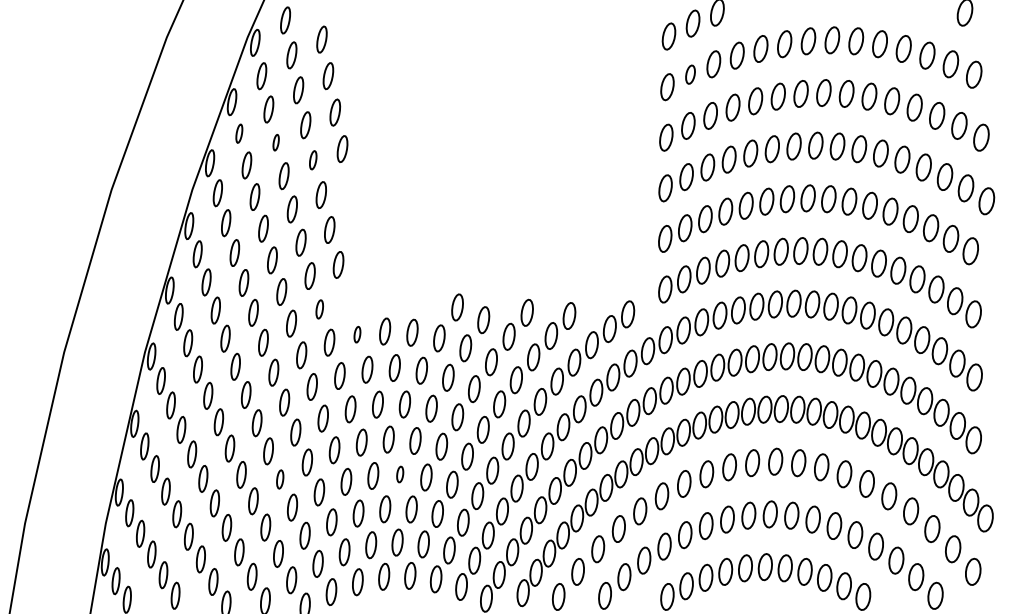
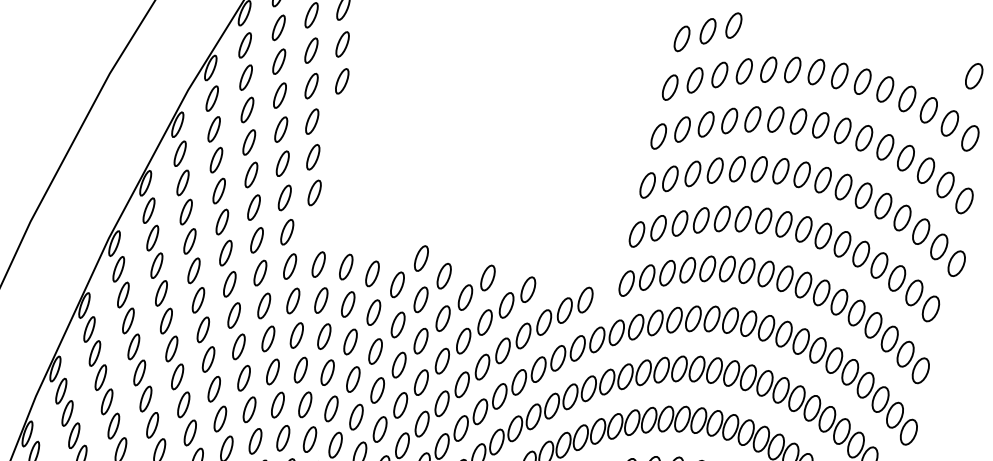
part: (690, 74) -> (695, 80), size x1.43
part: (239, 133) -> (245, 45), size x1.43
part: (275, 142) -> (278, 61), size x1.67
part: (312, 160) -> (310, 86), size x1.43
part: (319, 309) -> (287, 232), size x1.43
part: (357, 334) -> (318, 264), size x1.67
part: (400, 474) -> (331, 408), size x1.67
part: (279, 479) -> (213, 389), size x1.43

